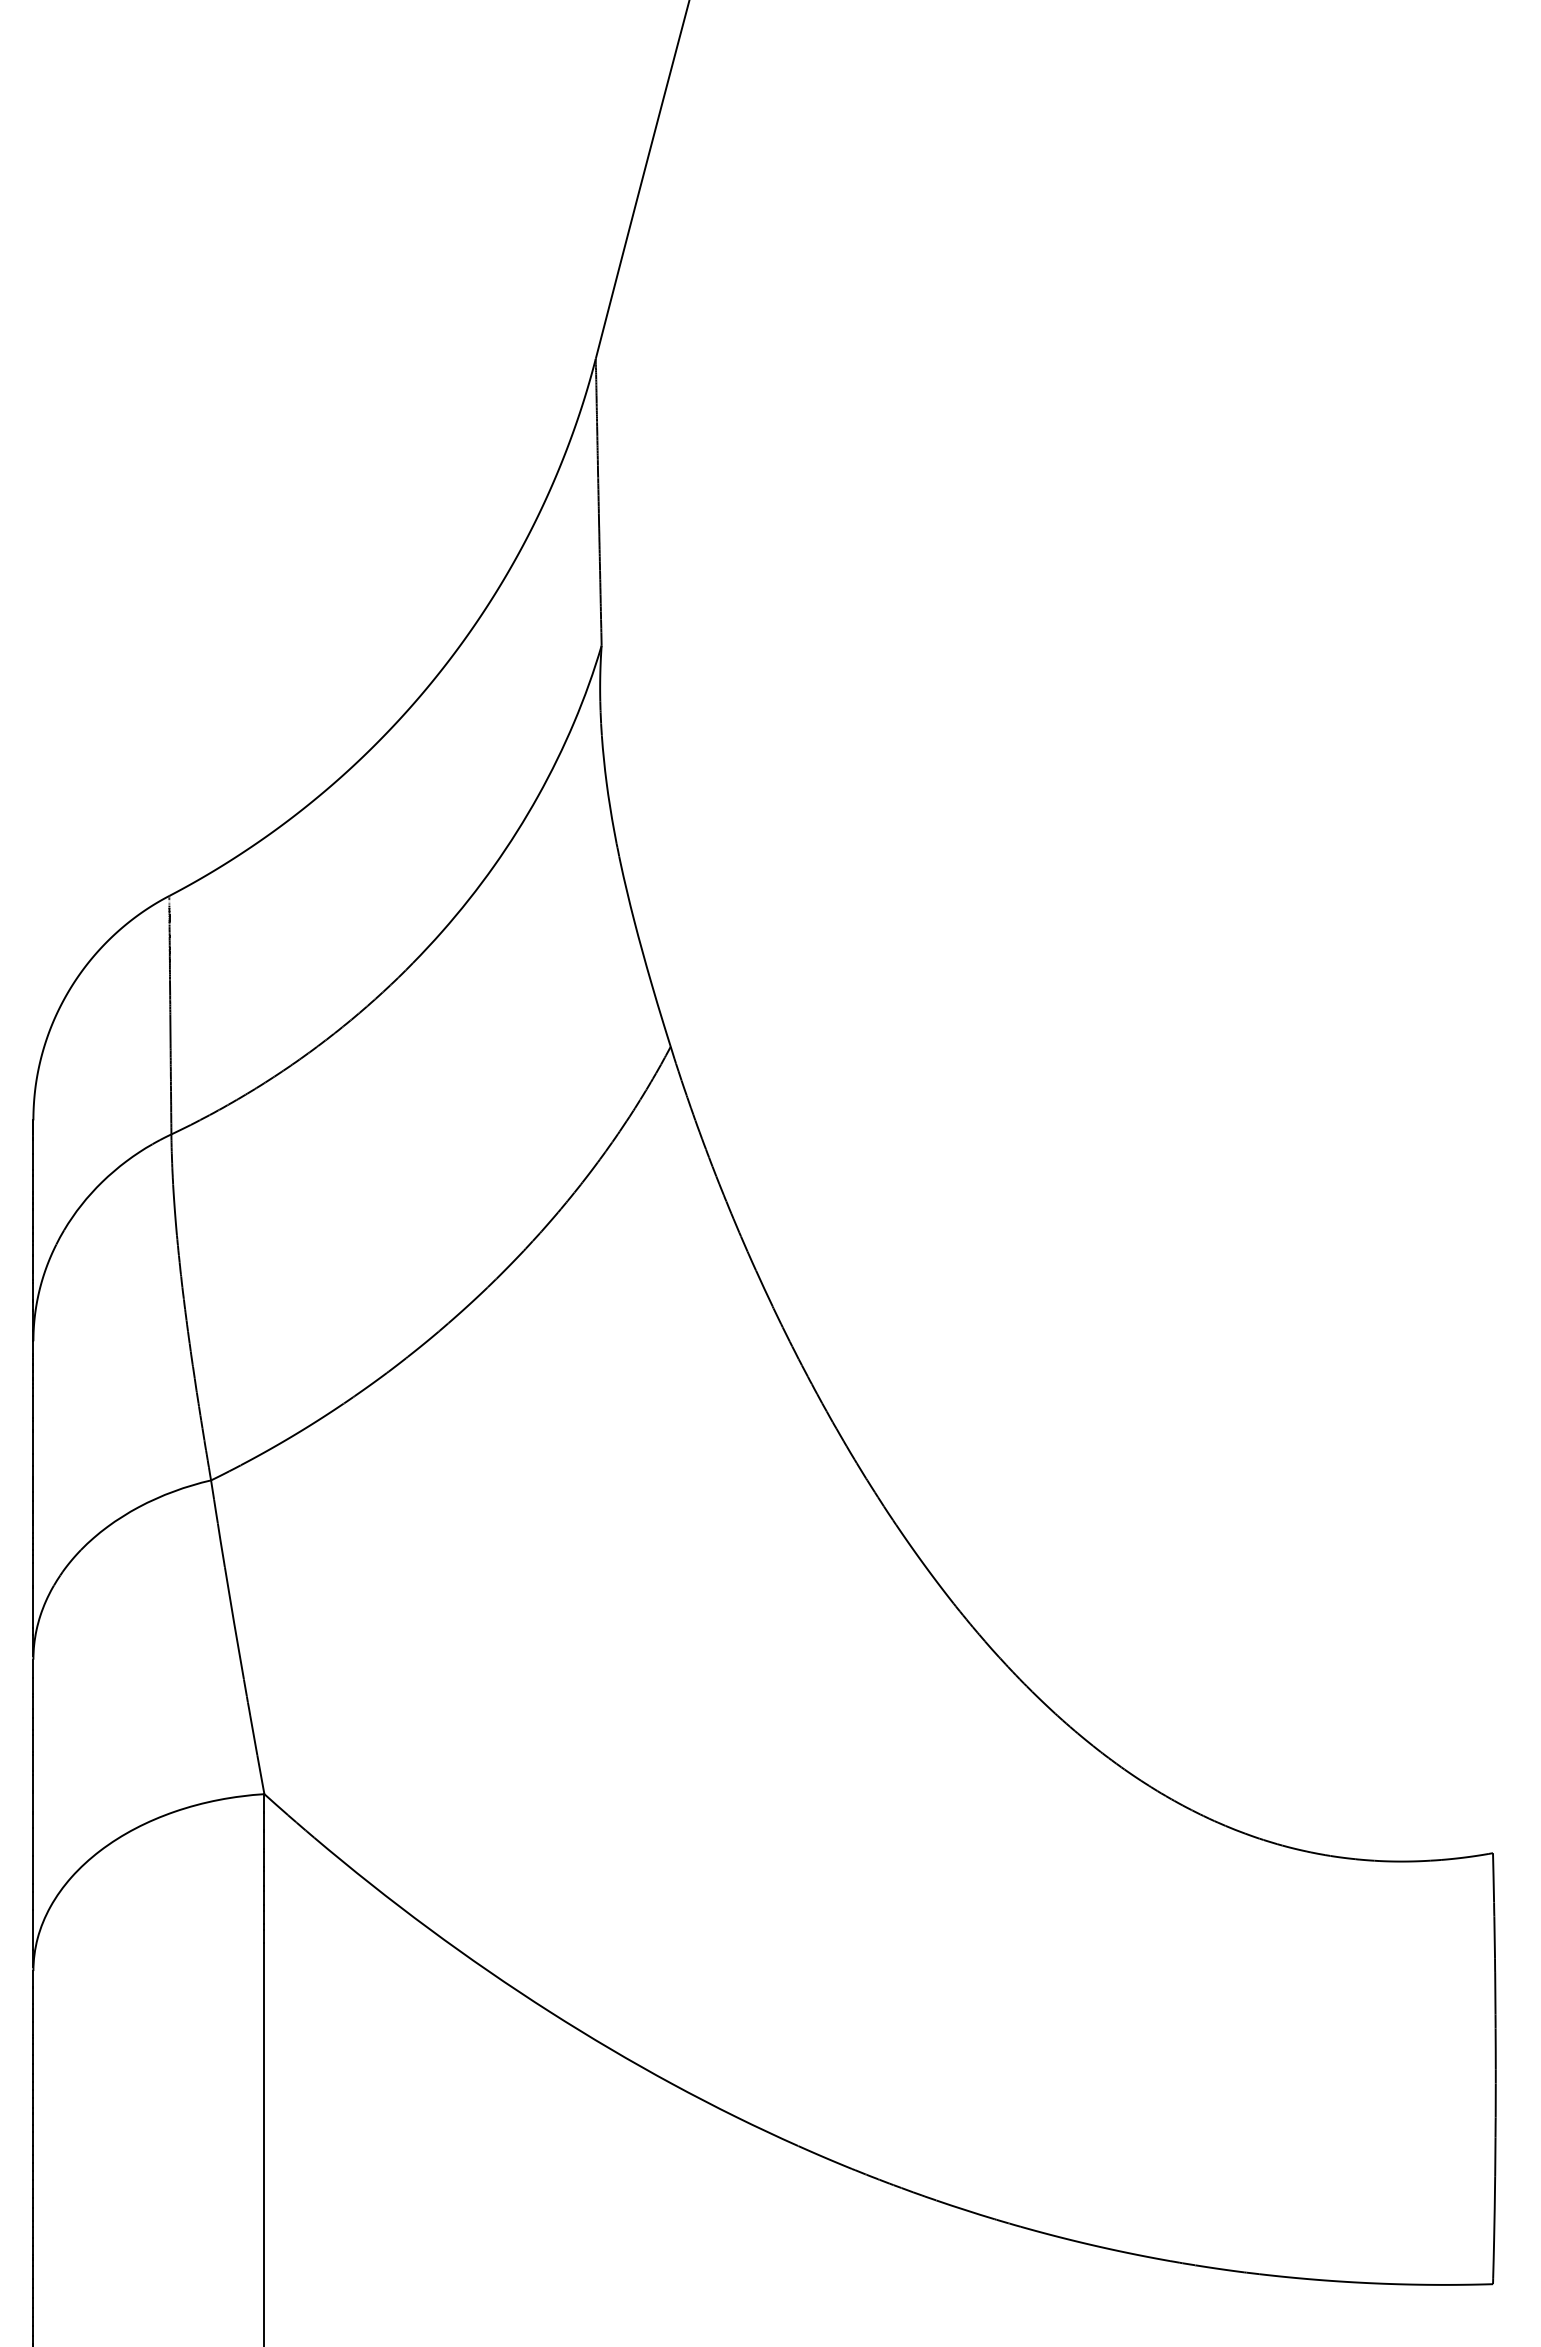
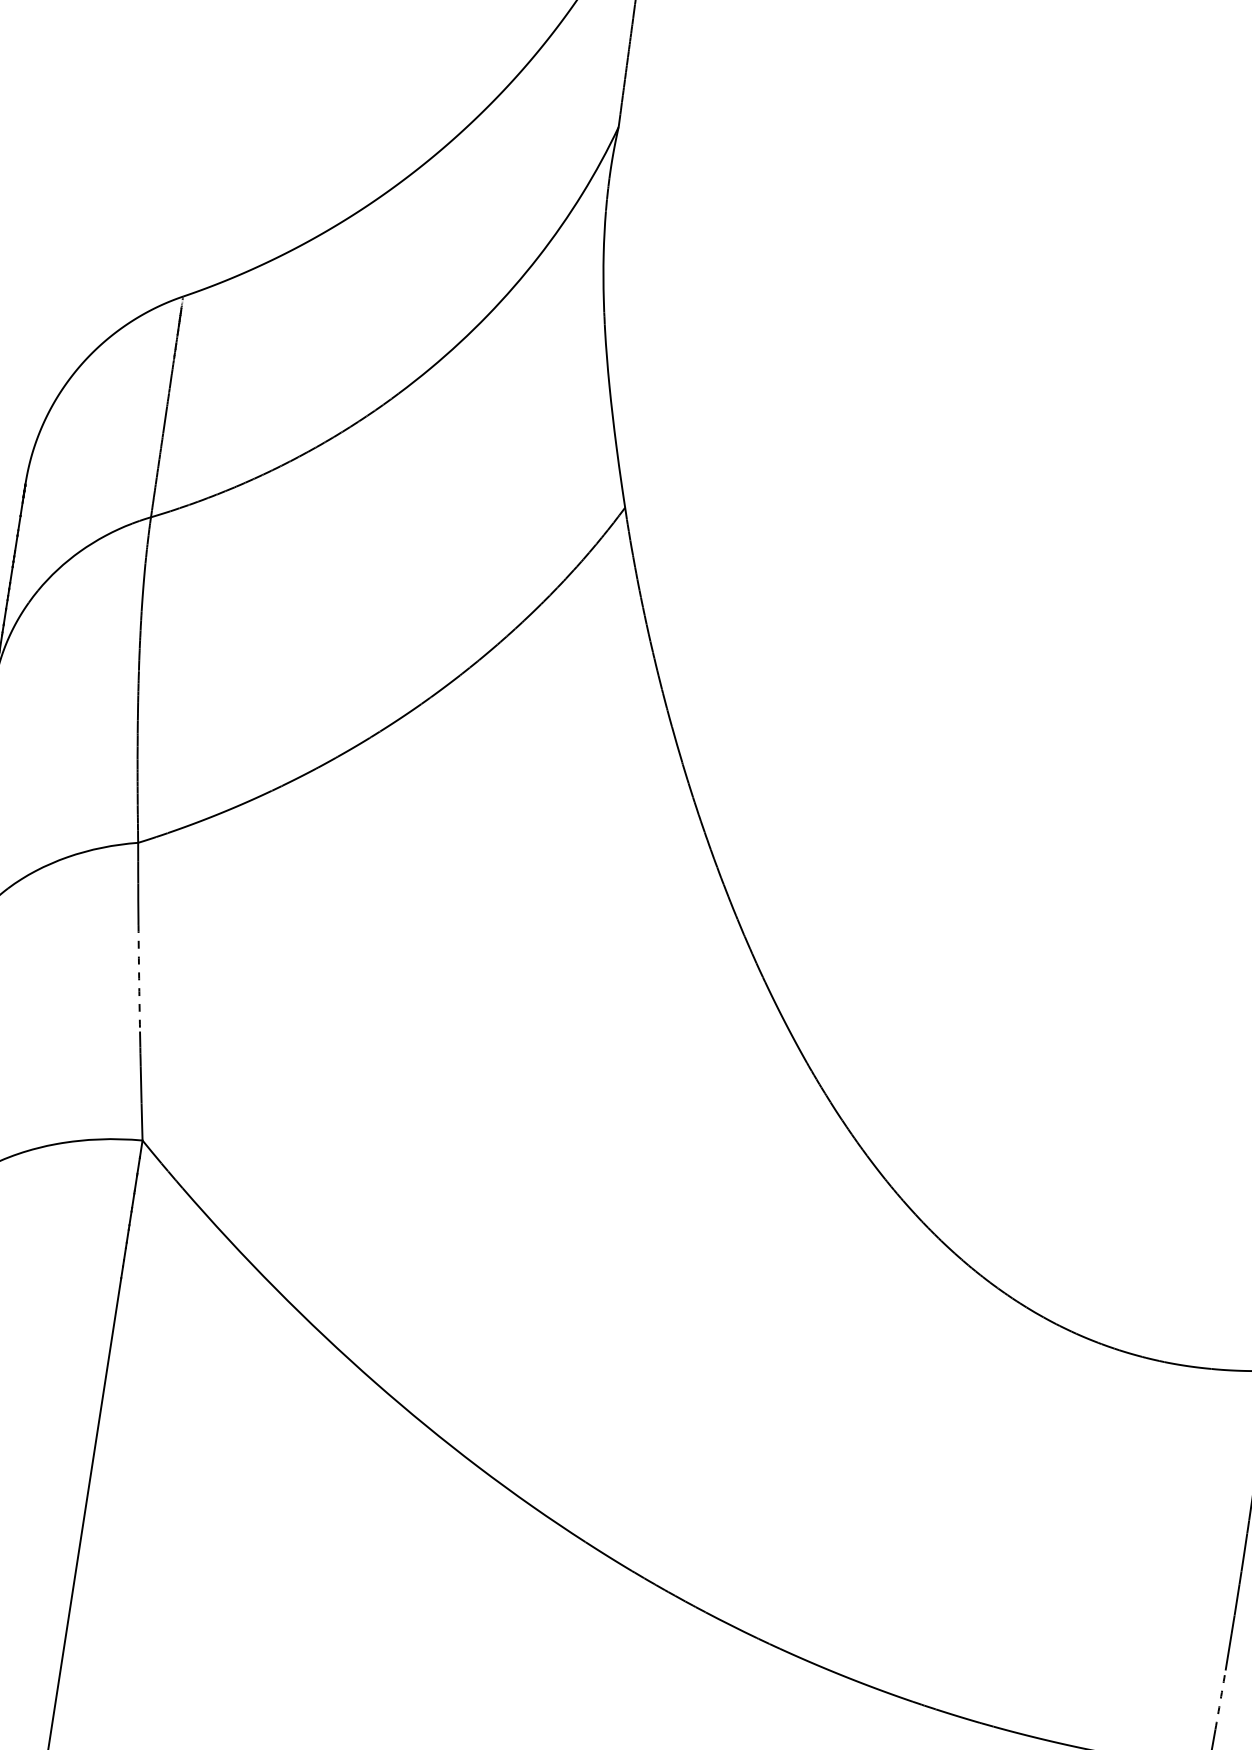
arc: (234, 1623) -> (139, 978), solid -> dashed
arc: (1494, 2208) -> (1220, 1699), solid -> dashed

